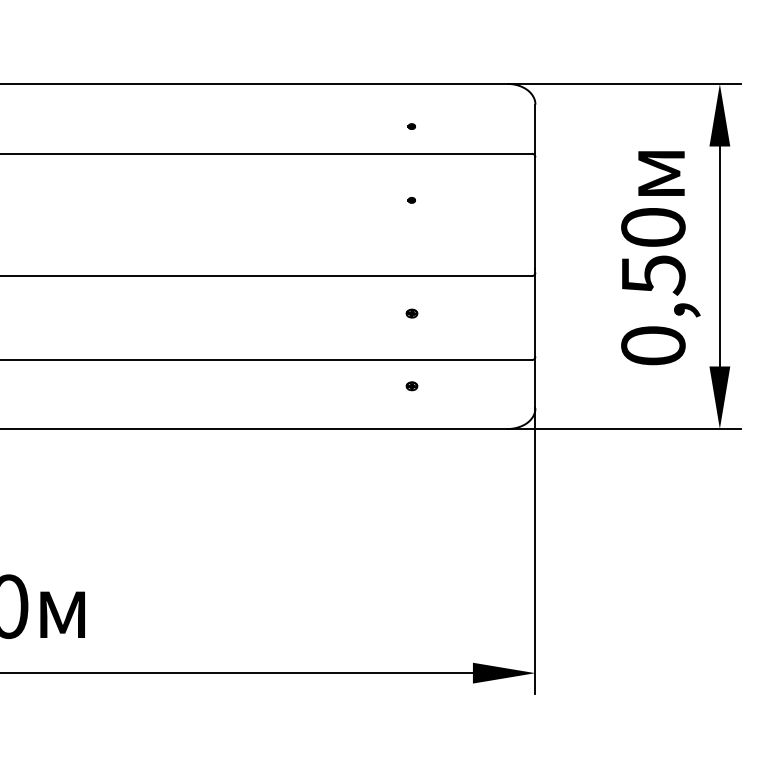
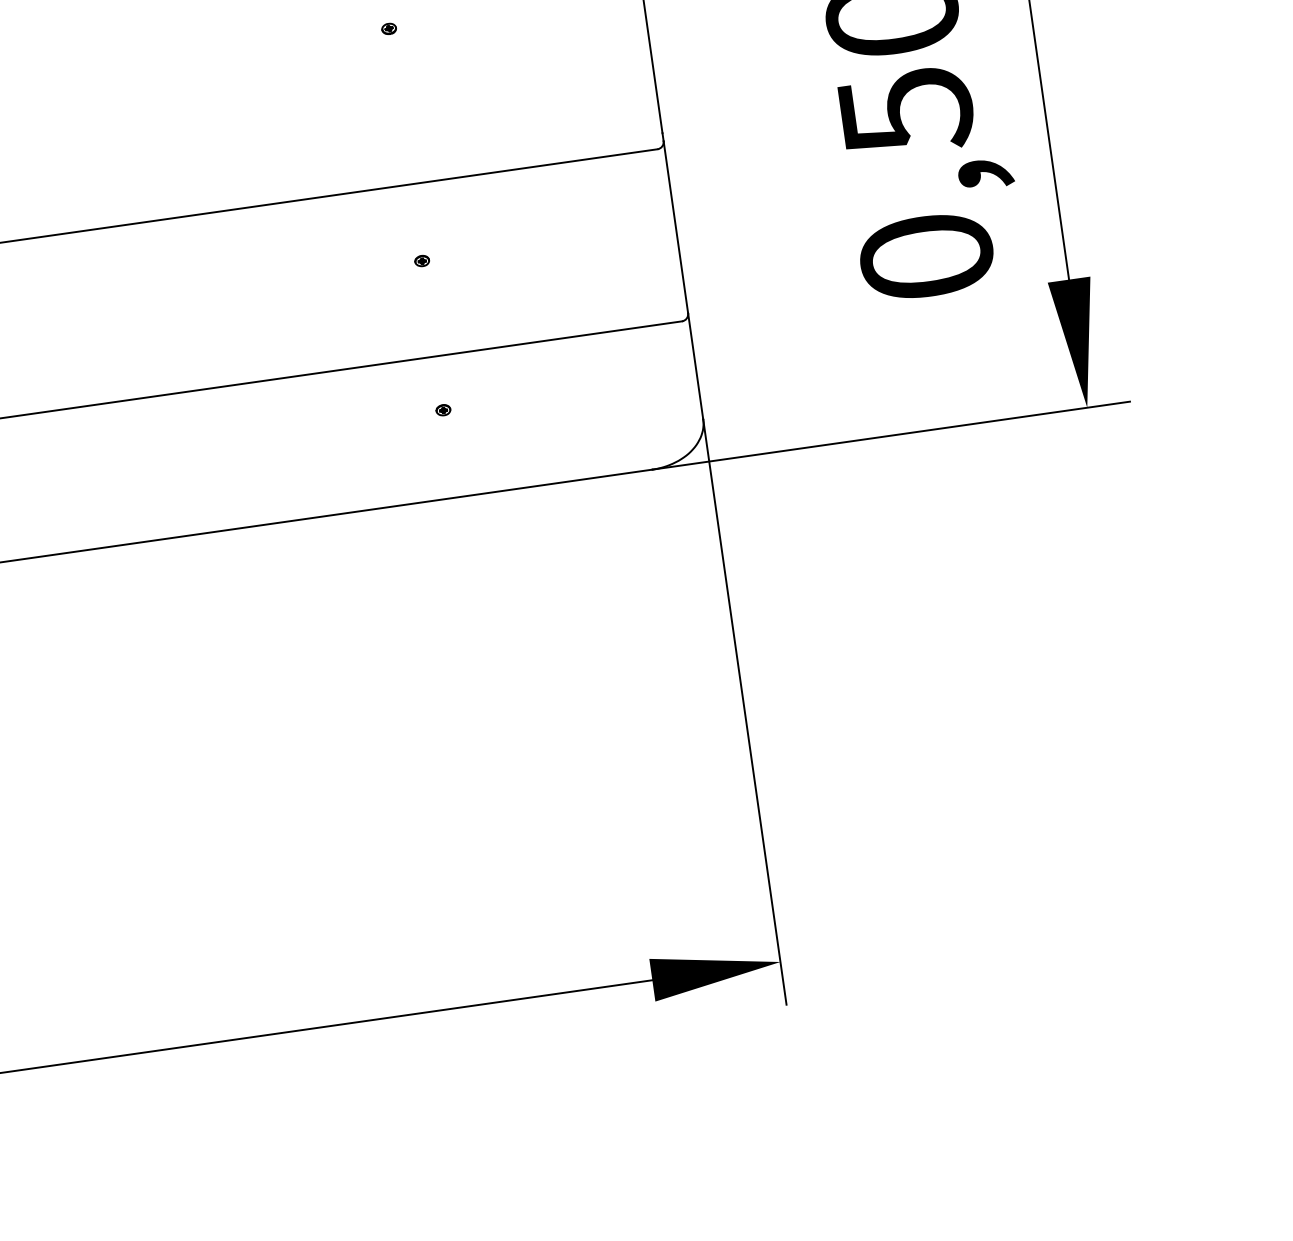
part: (411, 313) -> (421, 260), size x0.62
part: (411, 386) -> (442, 410), size x0.62

